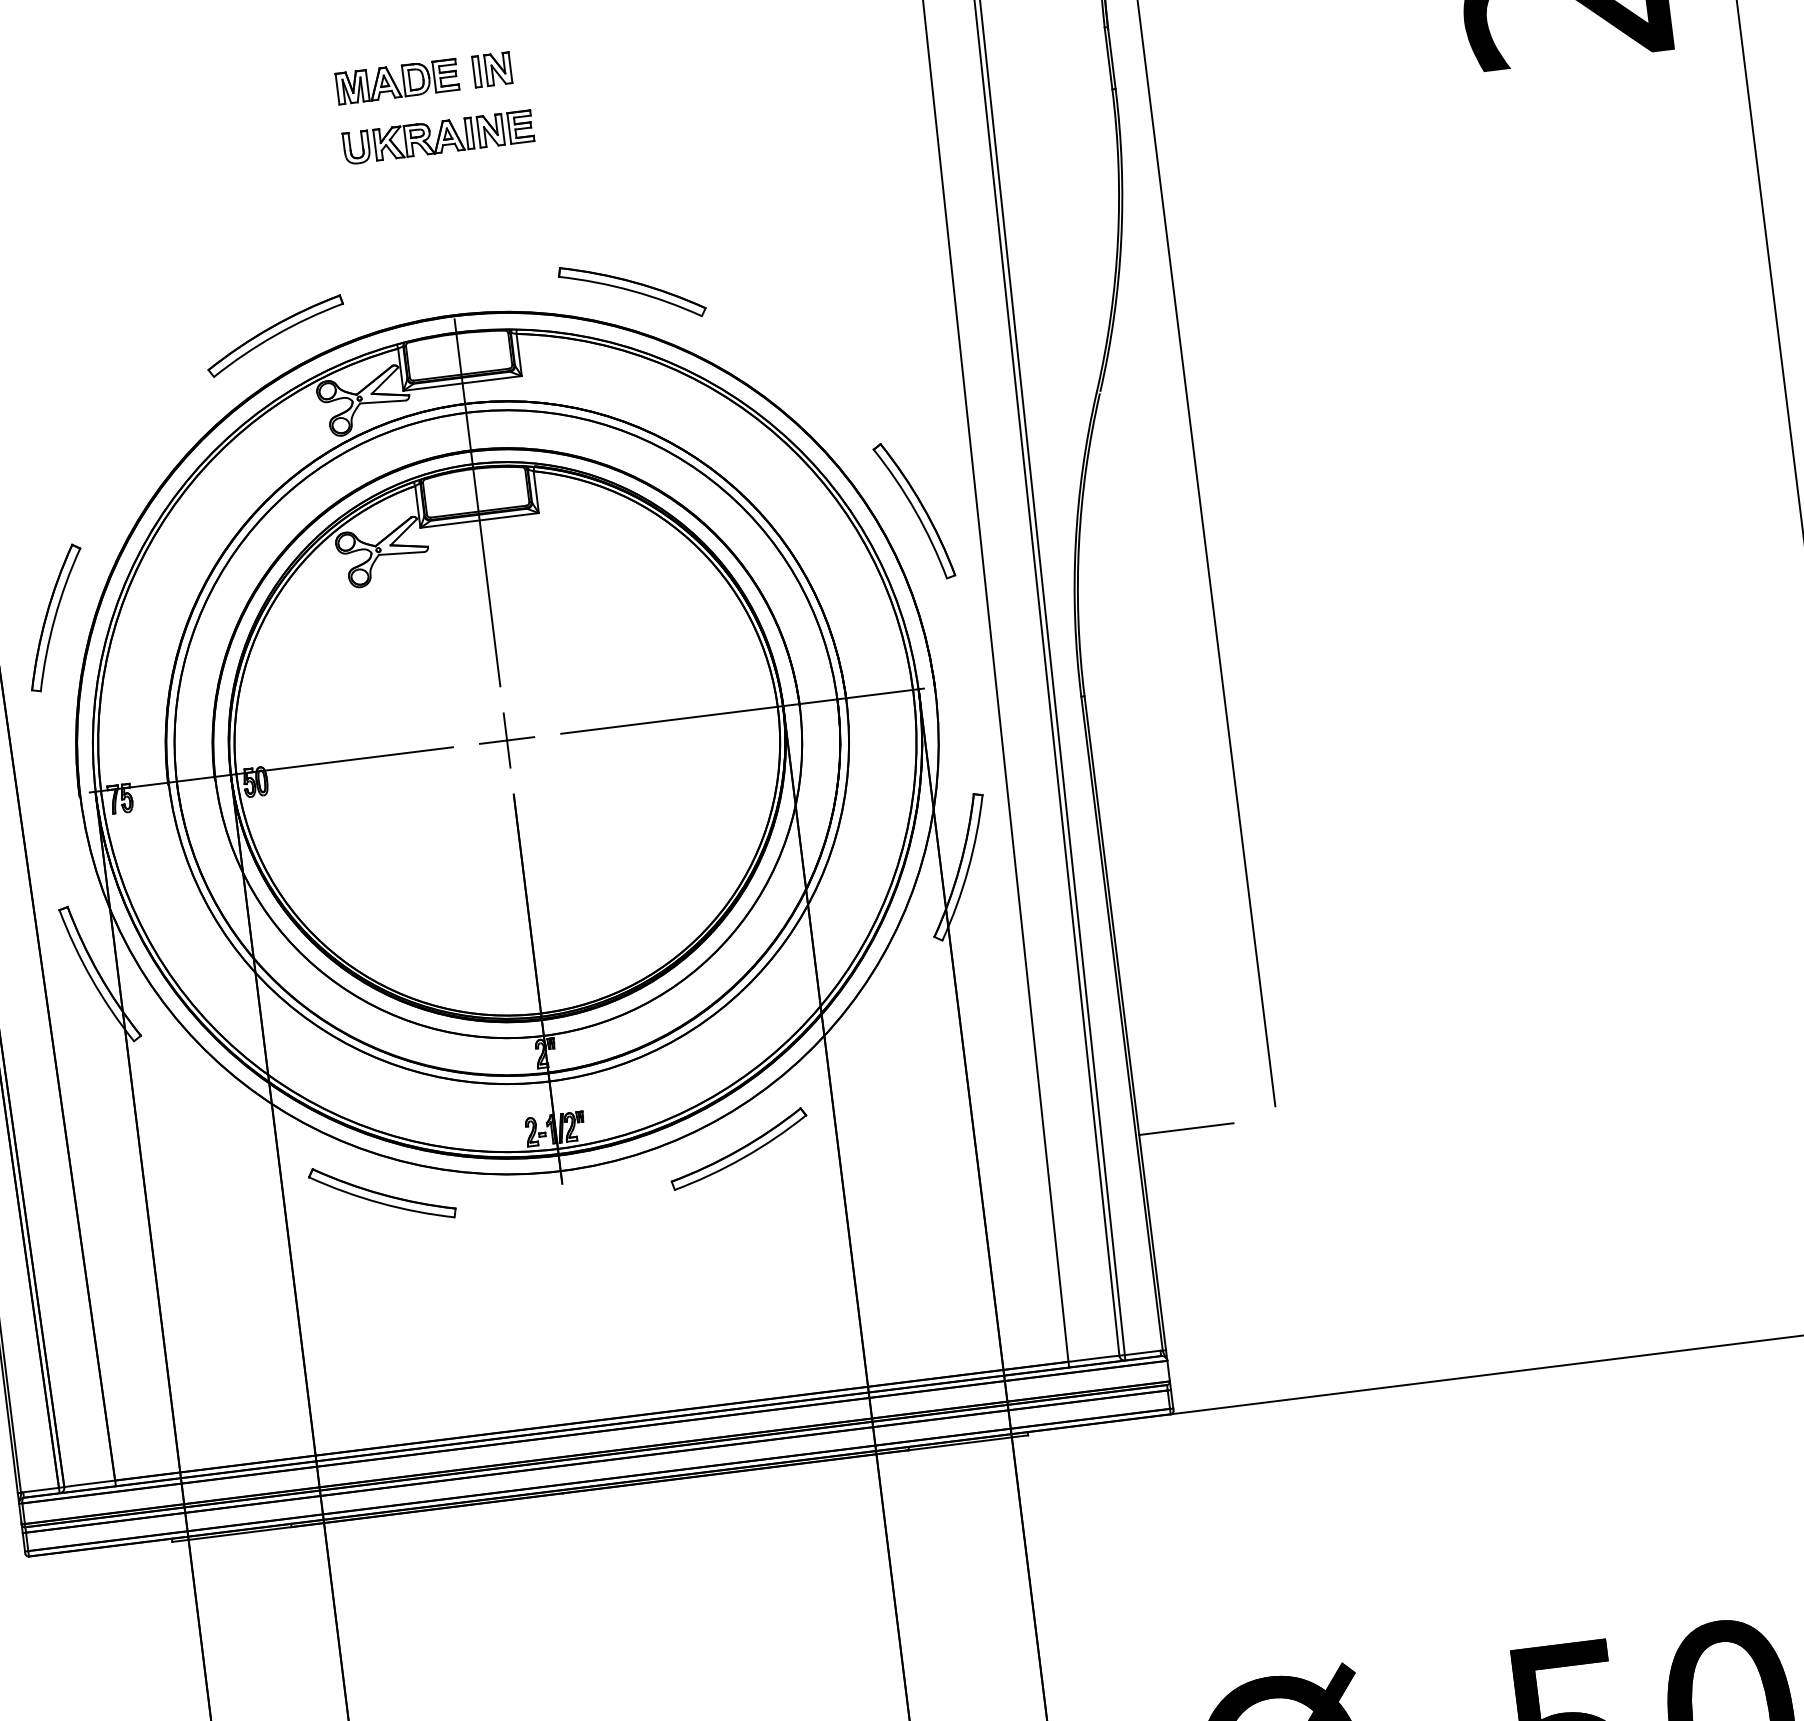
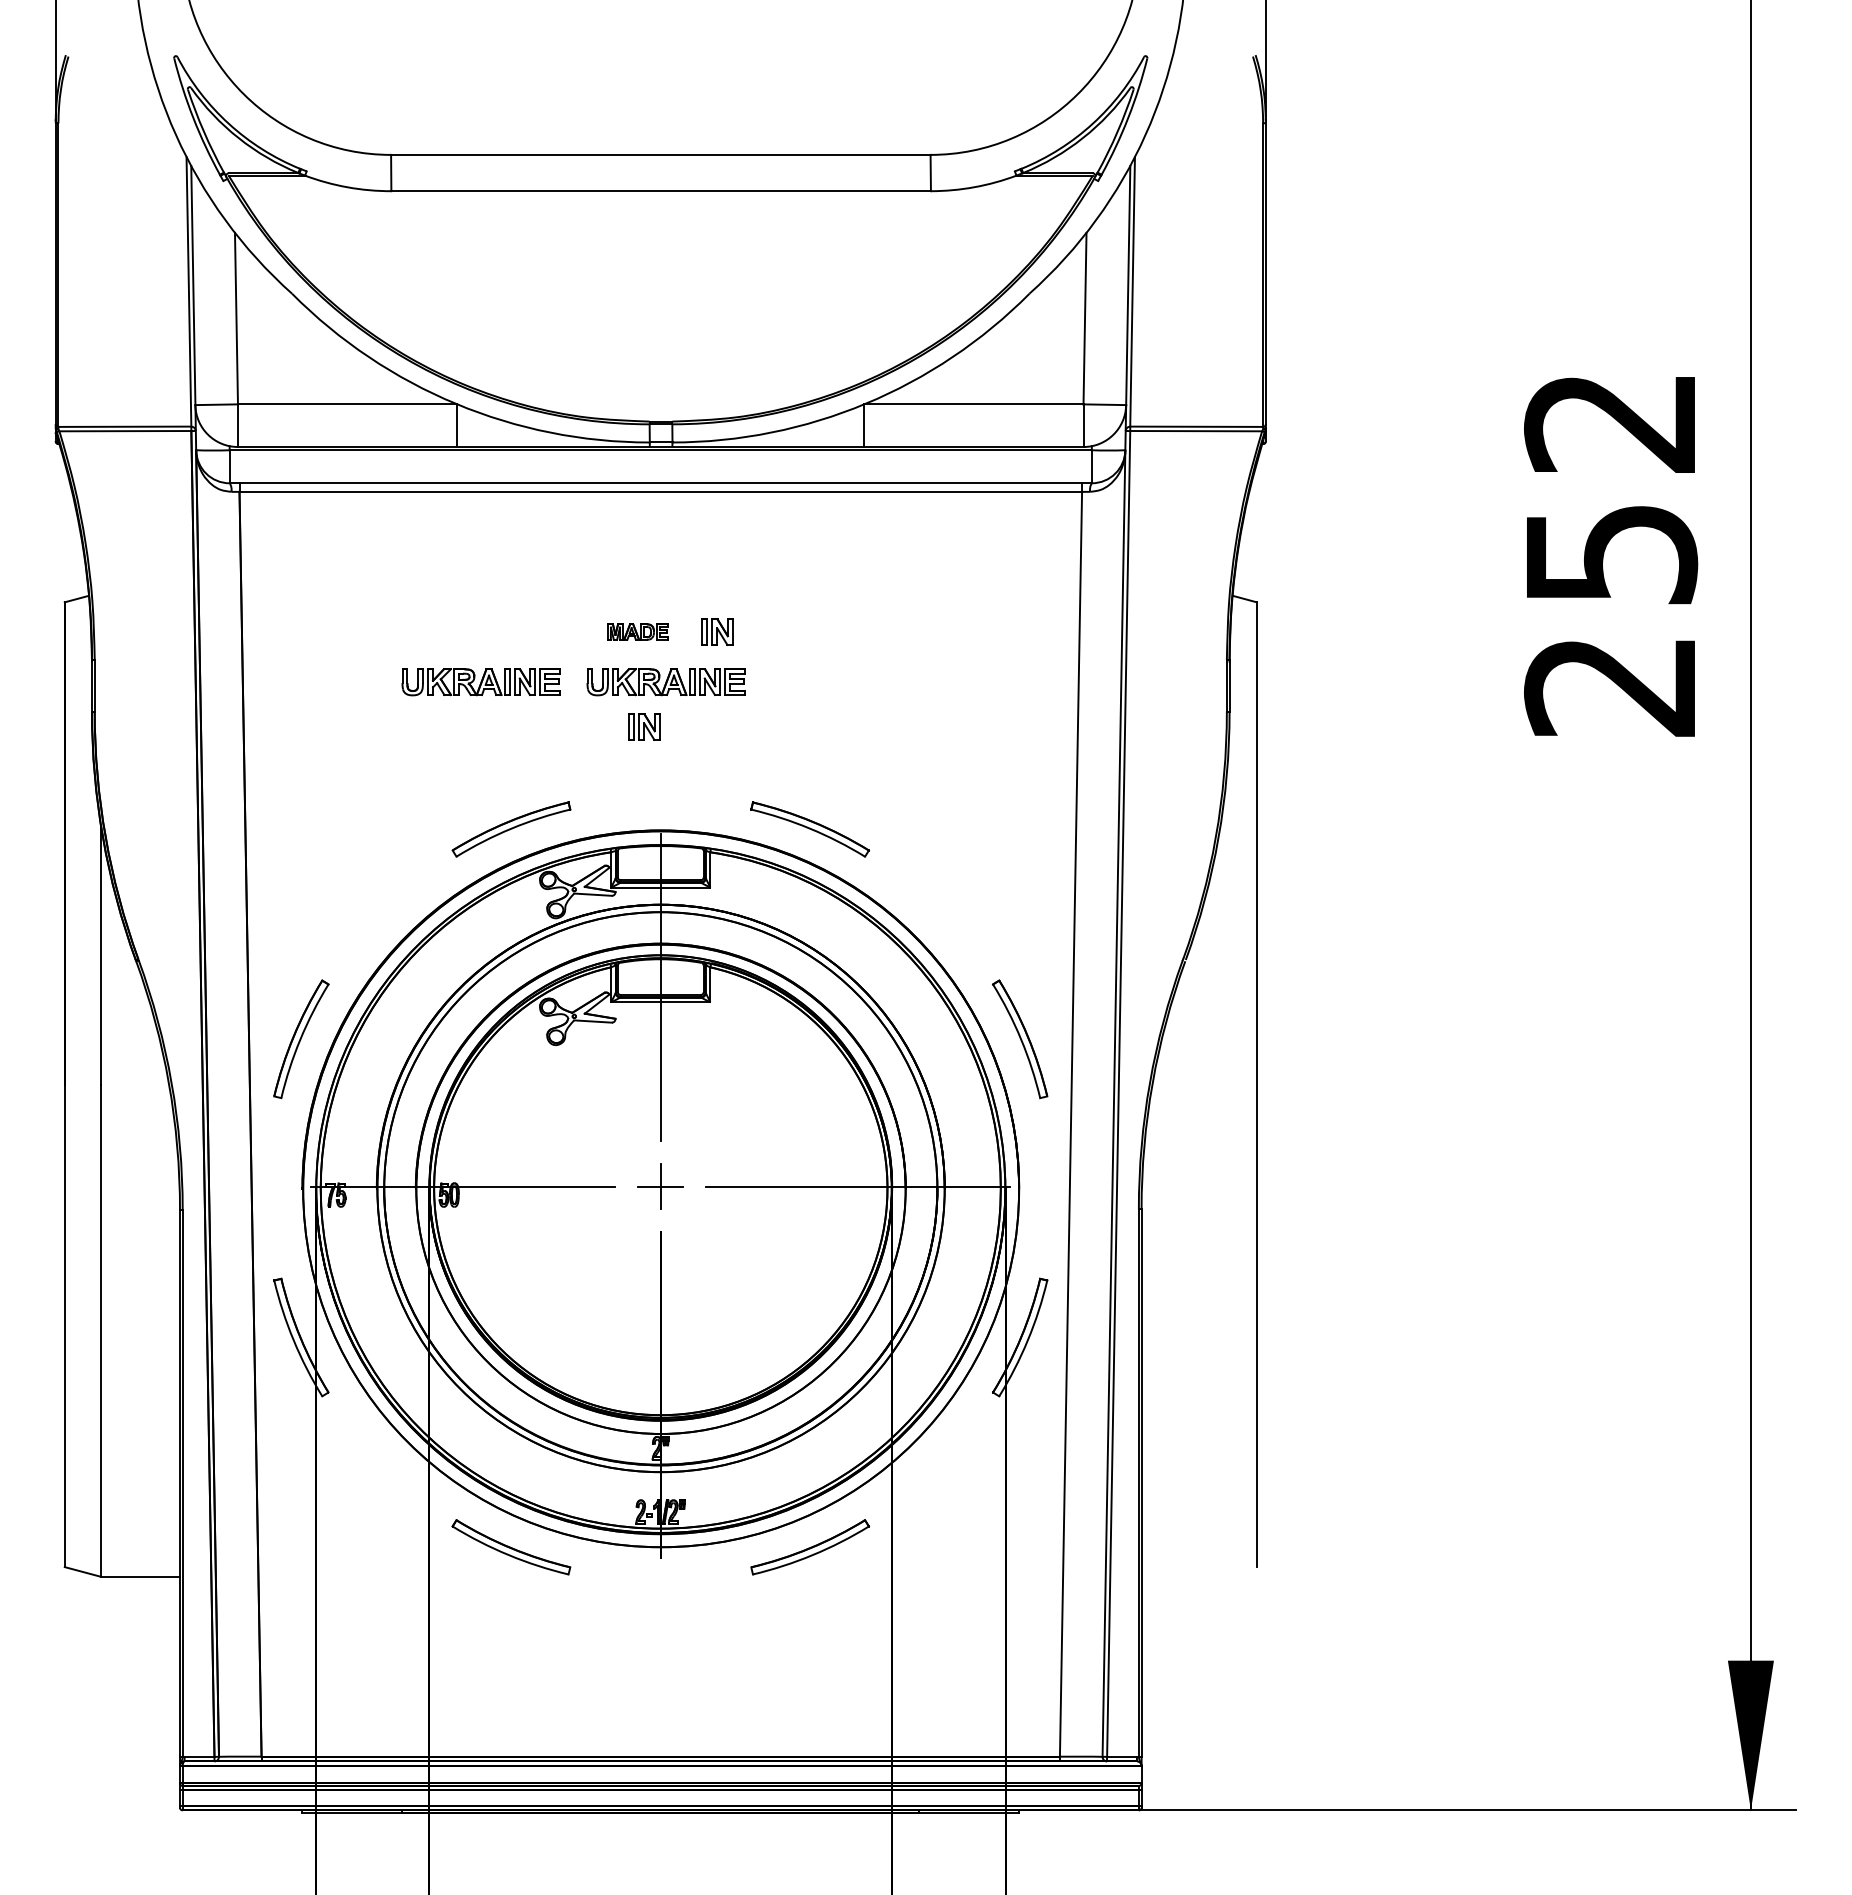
part: (396, 81) -> (637, 631), size x0.6
part: (216, 165) -> (480, 682), added
part: (419, 193) -> (644, 726), added
line: (1185, 1128) -> (1180, 1576), removed

